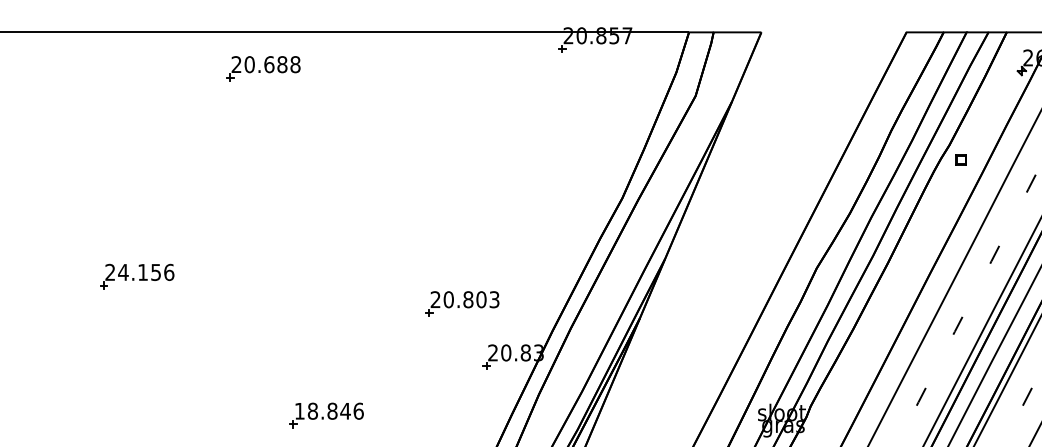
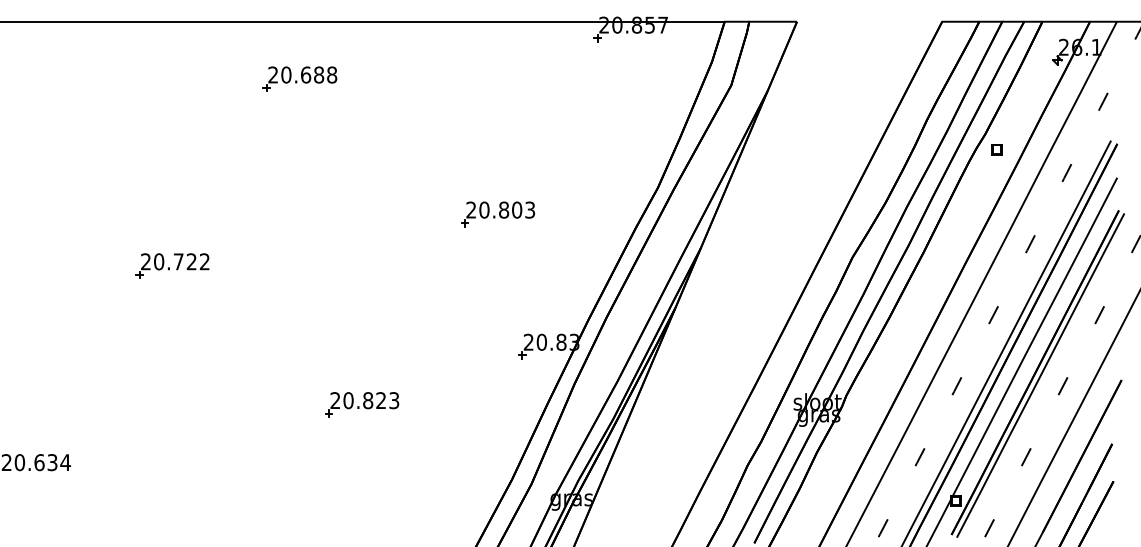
part: (262, 68) -> (299, 78), moved
text: (145, 272) -> (181, 261), 24.156 -> 20.722
part: (462, 304) -> (498, 214), moved
text: (328, 411) -> (364, 400), 18.846 -> 20.823

